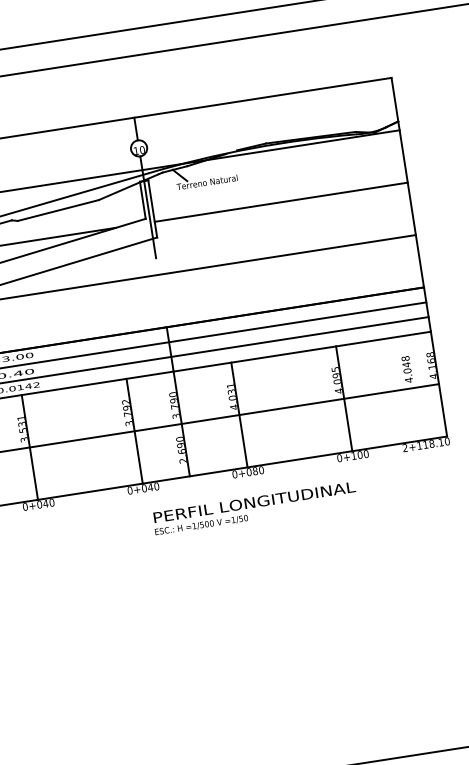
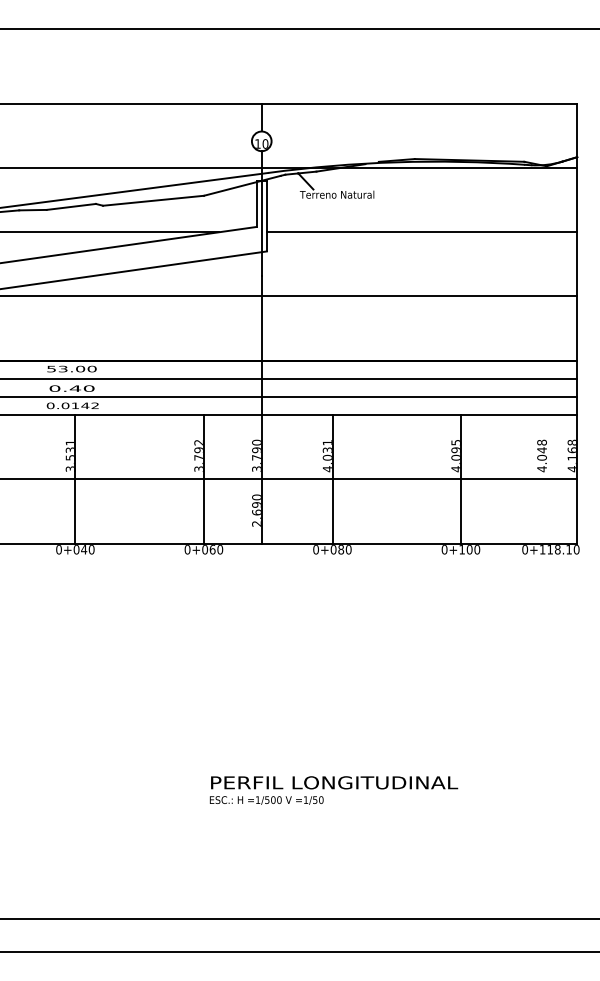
line: (161, 292) -> (261, 318), added
text: (405, 447) -> (525, 549), 2+118.10 -> 0+118.10
text: (150, 487) -> (212, 549), 0+040 -> 0+060
text: (255, 508) -> (334, 790), moved

